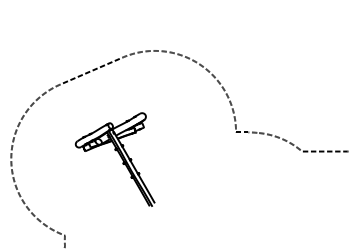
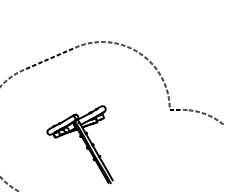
part: (120, 157) -> (84, 143), moved

